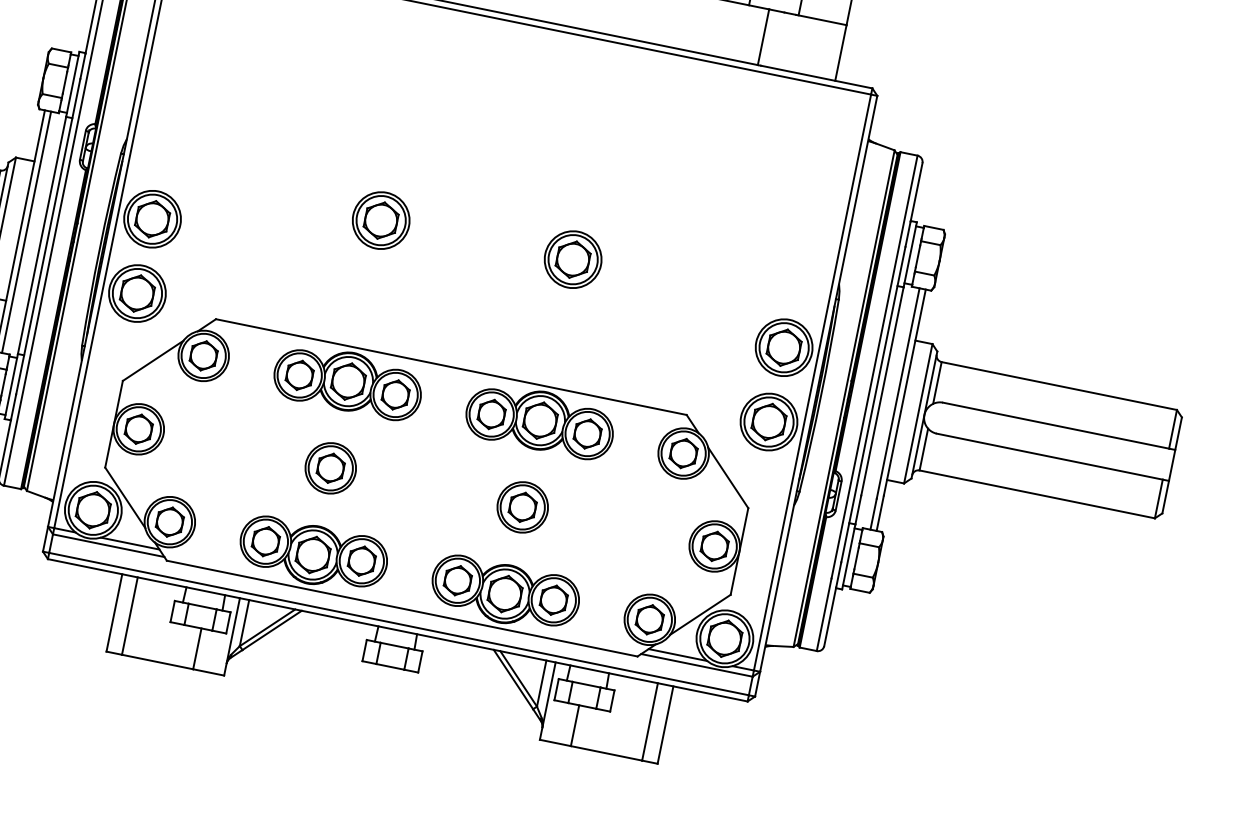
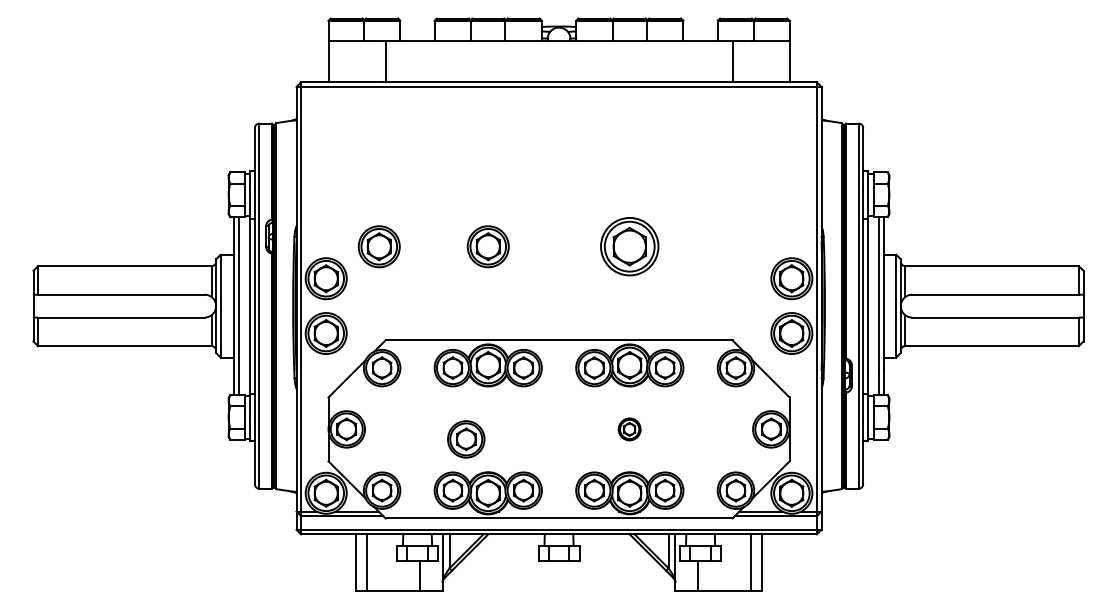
part: (232, 189) -> (378, 246), added
part: (572, 259) -> (629, 246), size x1.4
part: (331, 468) -> (466, 439), moved
part: (522, 507) -> (629, 429), size x0.6

